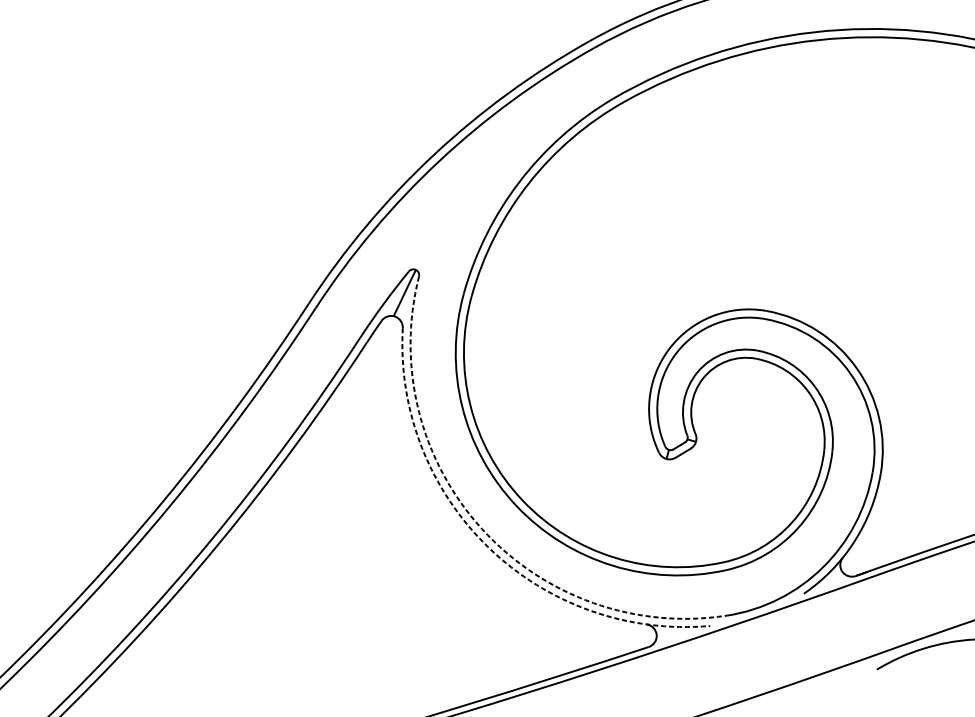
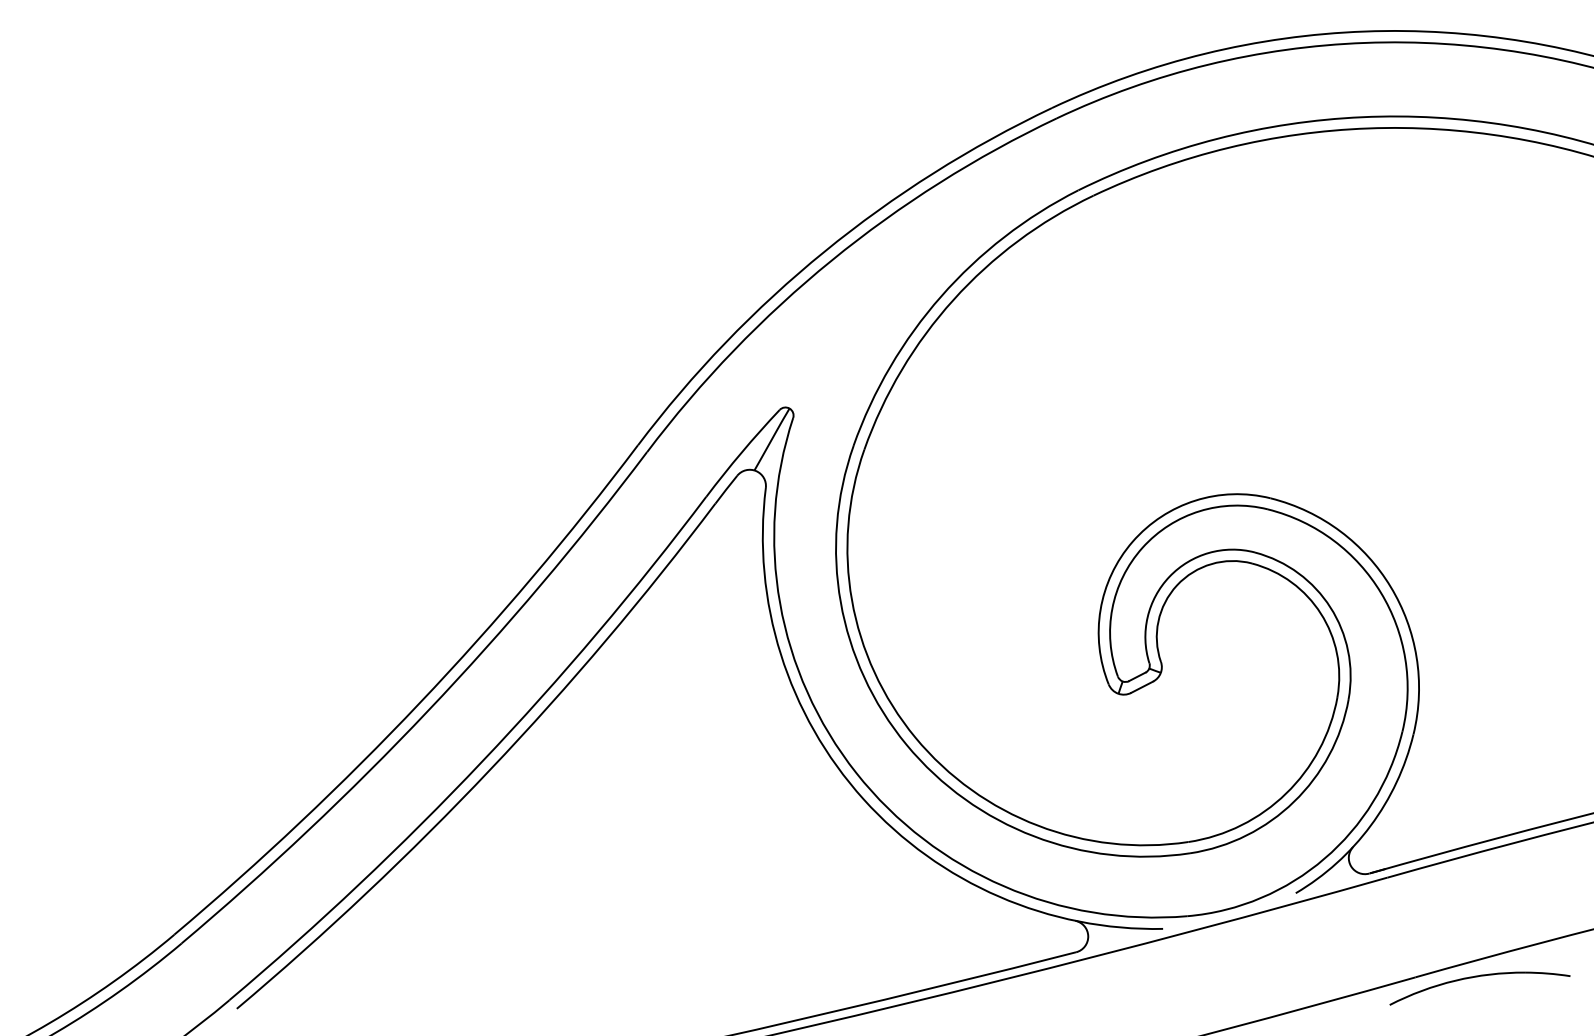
arc: (482, 529) -> (856, 773), dashed -> solid
arc: (488, 547) -> (863, 799), dashed -> solid

